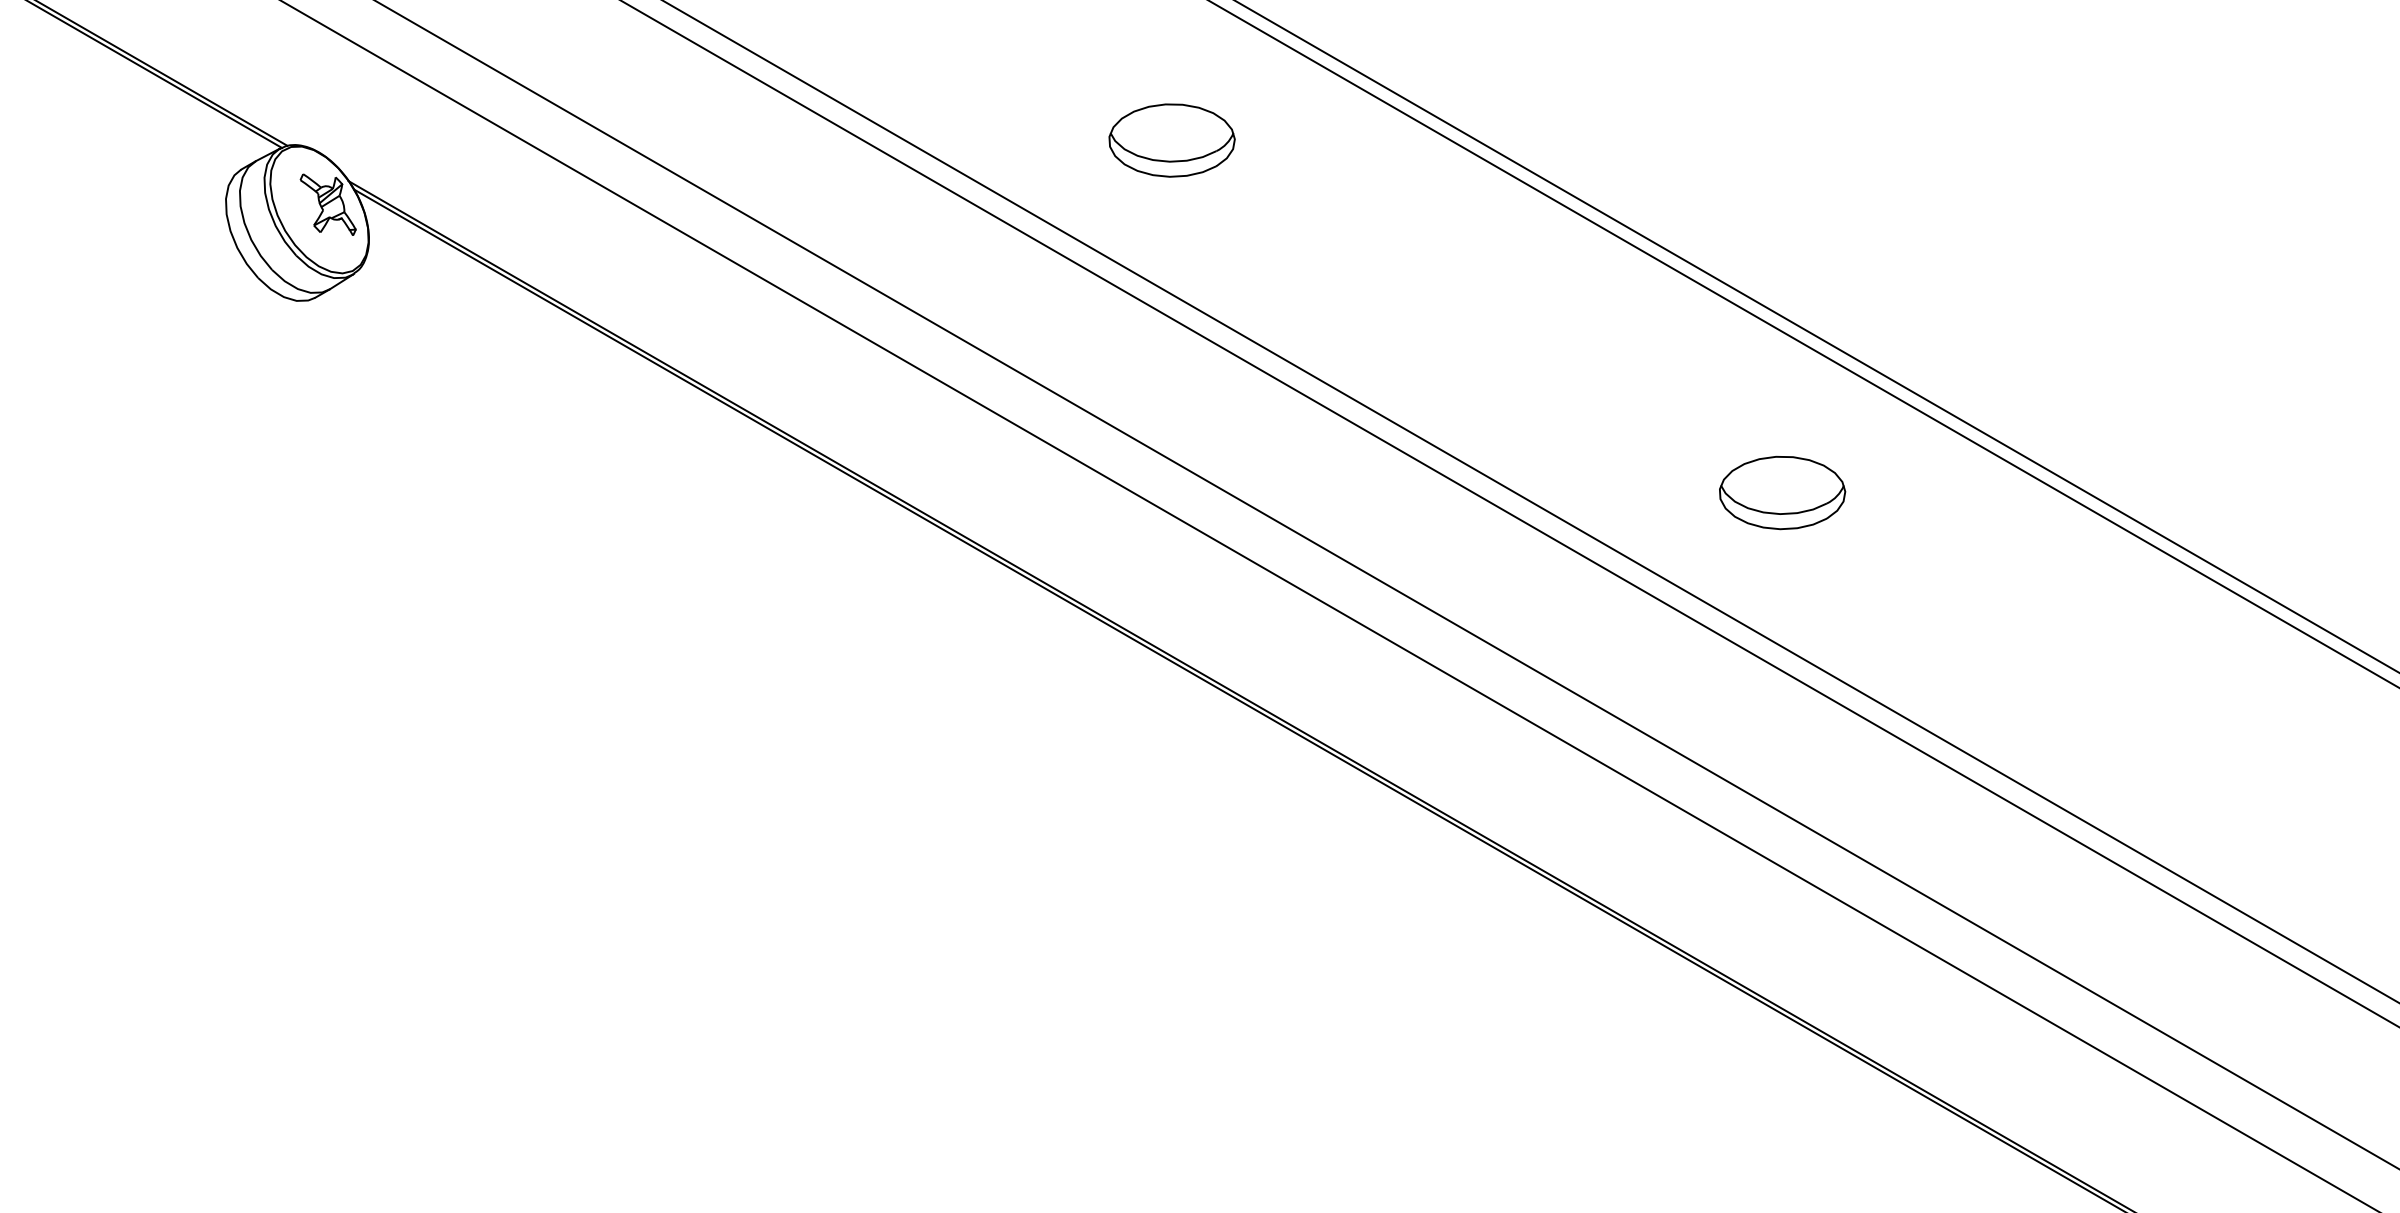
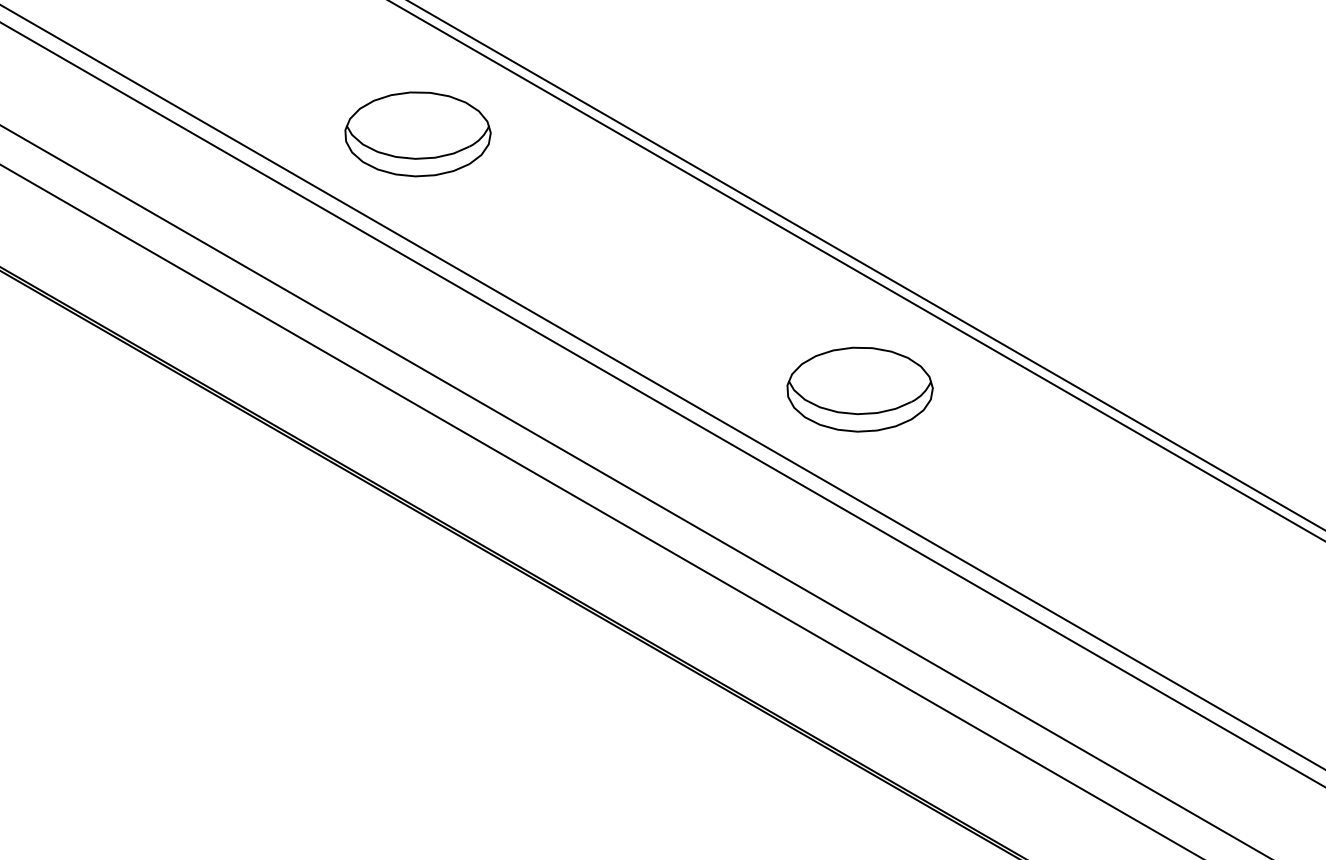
part: (1171, 140) -> (417, 134), size x1.6
part: (1782, 492) -> (860, 389), size x1.6

